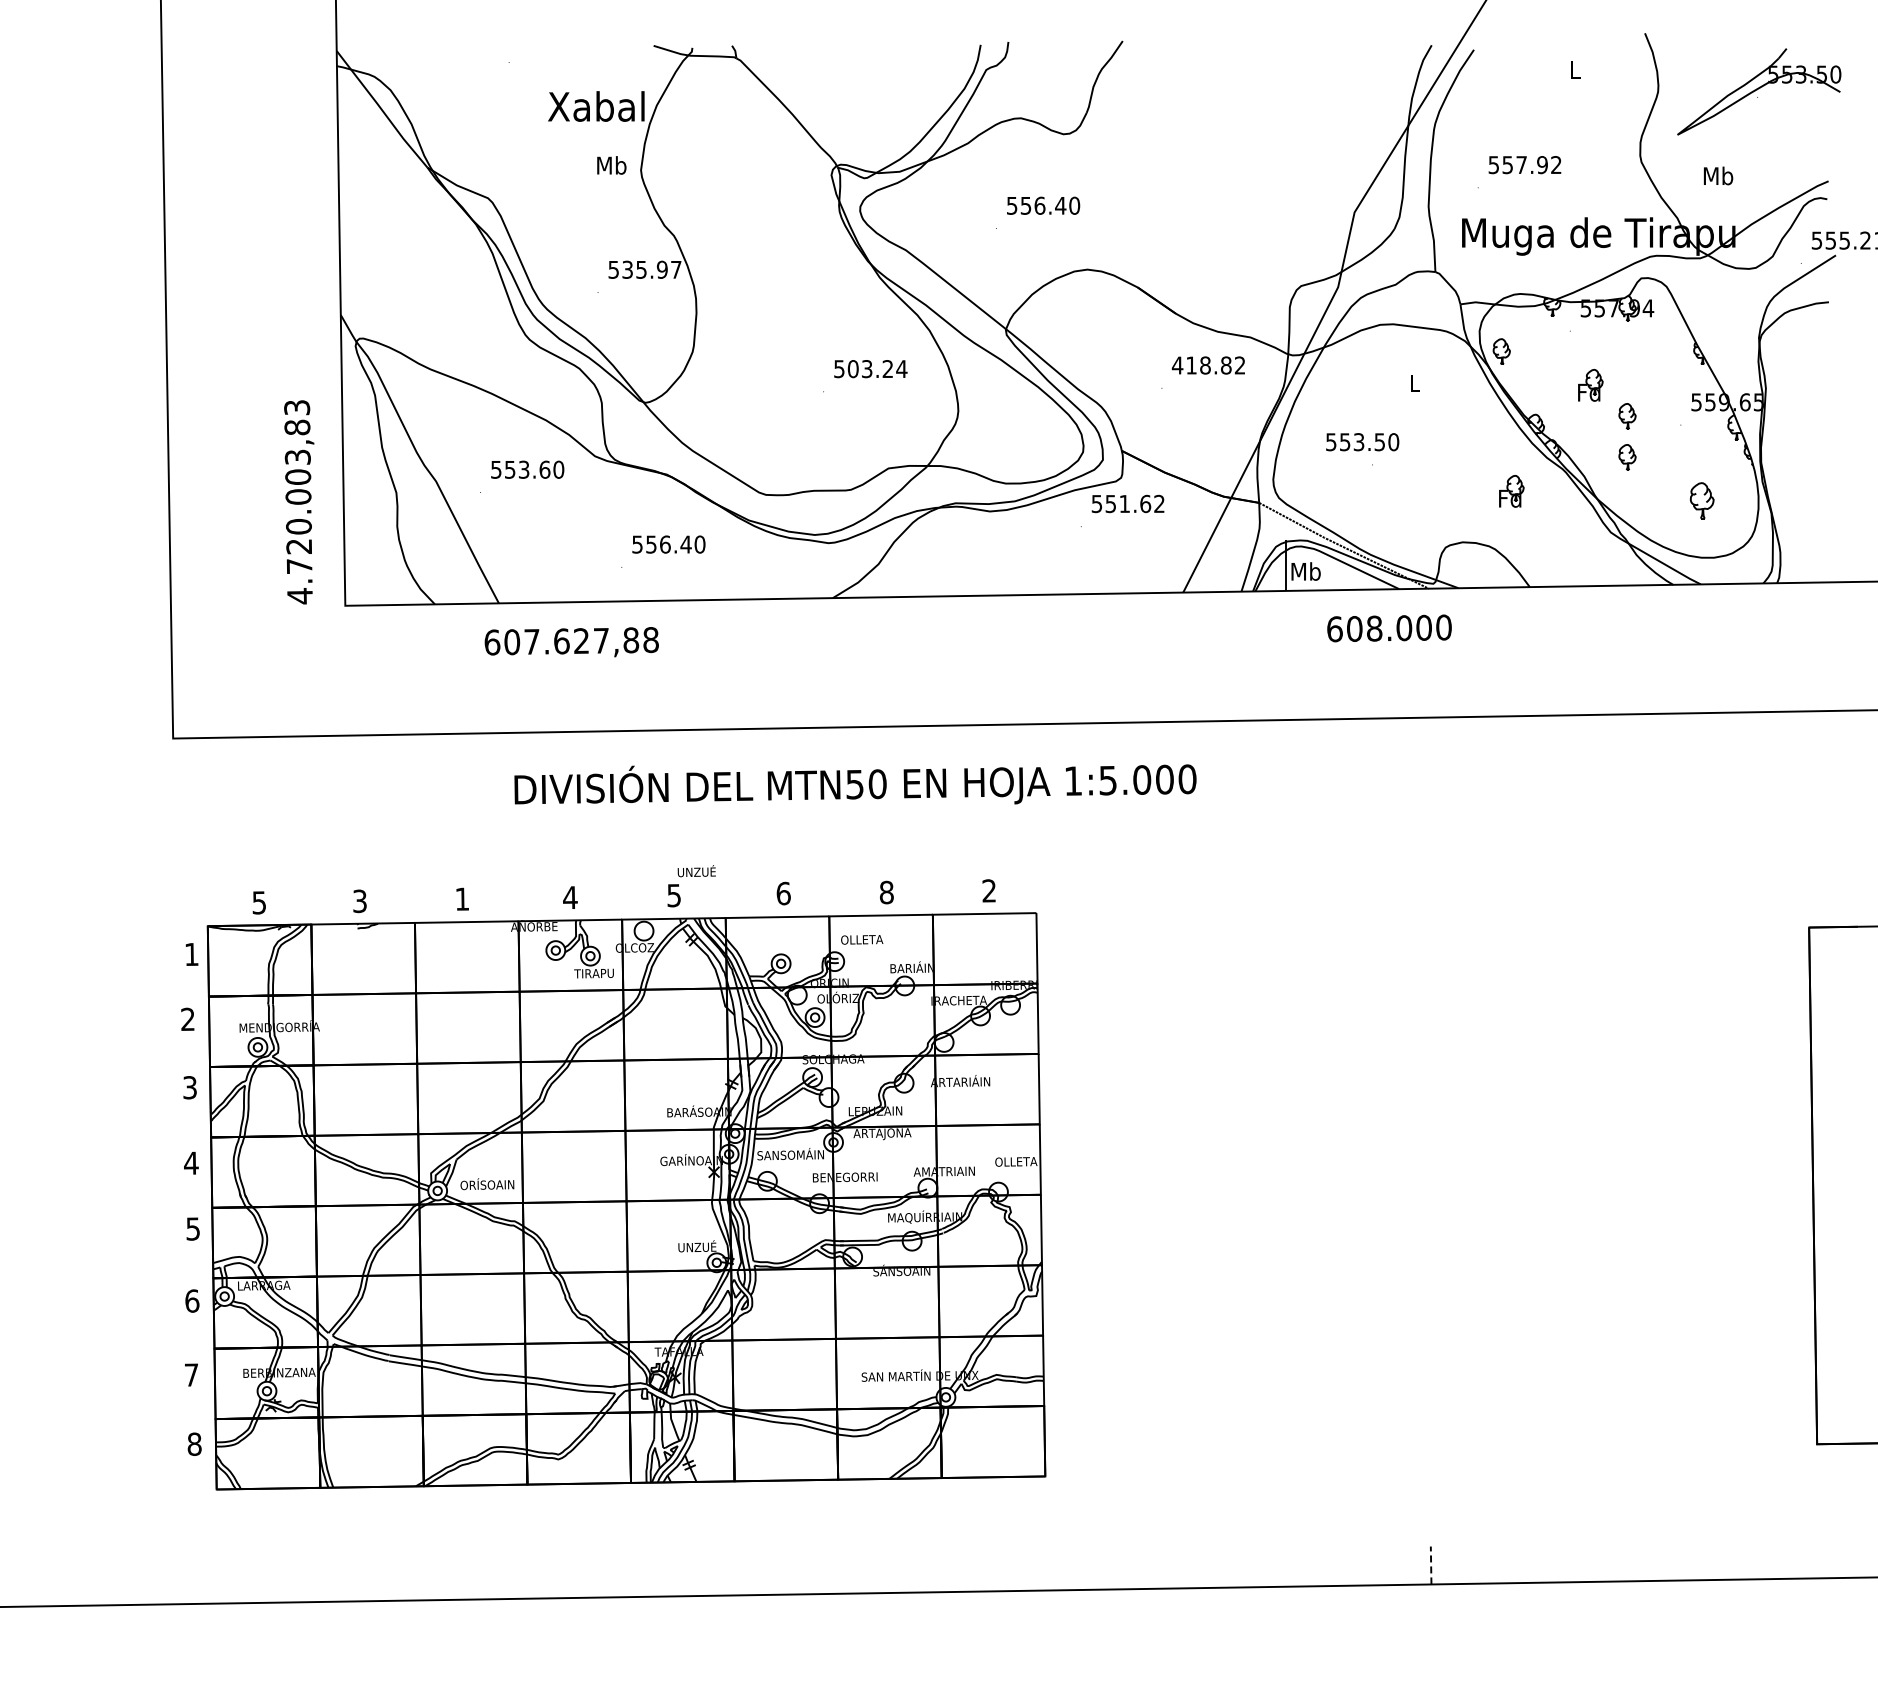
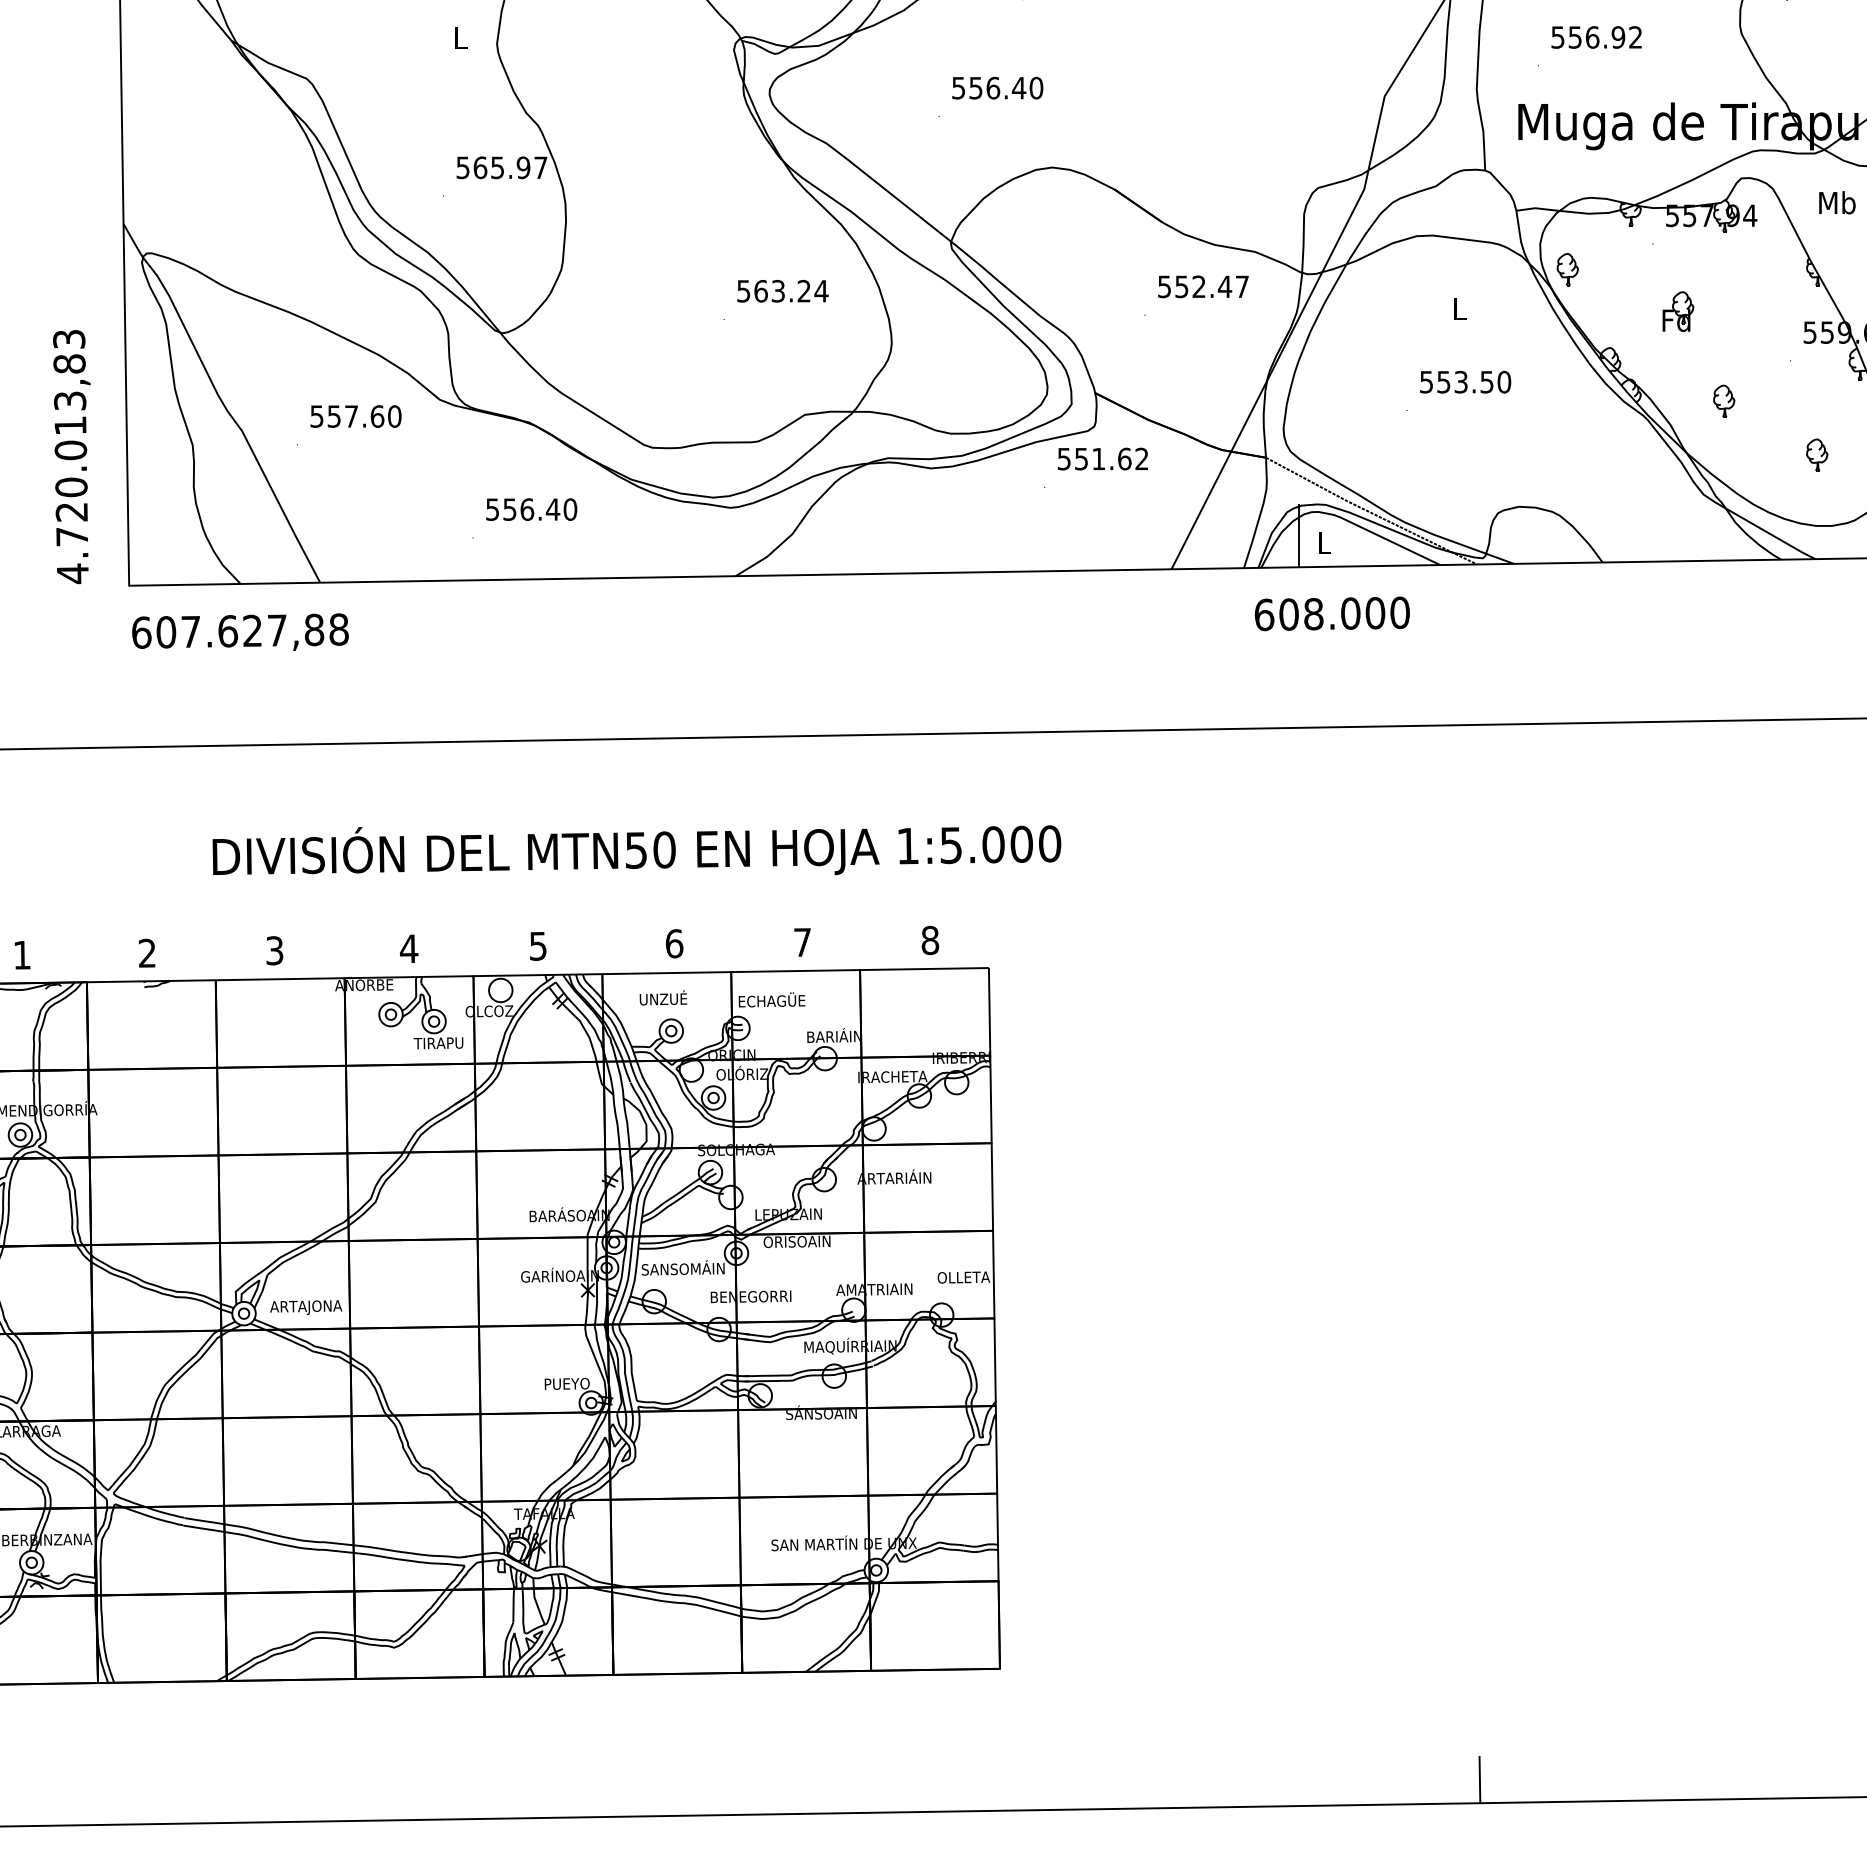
text: (611, 165) -> (460, 38), Mb -> L
text: (1521, 165) -> (1592, 38), 557.92 -> 556.92
text: (1718, 175) -> (1837, 202), moved
text: (627, 269) -> (480, 167), 535.97 -> 565.97
text: (1208, 365) -> (1202, 286), 418.82 -> 552.47
text: (853, 368) -> (761, 290), 503.24 -> 563.24
part: (1627, 416) -> (1724, 350), removed
text: (1362, 442) -> (1465, 382), moved
text: (523, 469) -> (350, 416), 553.60 -> 557.60
text: (298, 476) -> (70, 424), 4.720.003,83 -> 4.720.013,83
part: (1511, 490) -> (1579, 442), removed
part: (1702, 500) -> (1817, 454), size x0.71
text: (1305, 571) -> (1323, 543), Mb -> L
text: (1389, 628) -> (1332, 613), moved
text: (571, 642) -> (240, 632), moved
text: (855, 784) -> (636, 850), moved
text: (696, 871) -> (663, 998), moved
text: (989, 890) -> (930, 939), 2 -> 8
text: (886, 892) -> (802, 942), 8 -> 7
text: (462, 898) -> (274, 949), 1 -> 3
text: (359, 901) -> (146, 953), 3 -> 2
text: (258, 902) -> (21, 954), 5 -> 1
text: (861, 938) -> (771, 999), OLLETA -> ECHAGÜE
text: (882, 1134) -> (797, 1243), ARTAJONA -> ORÍSOAIN
text: (487, 1185) -> (306, 1306), ORÍSOAIN -> ARTAJONA
text: (697, 1246) -> (567, 1382), UNZUÉ -> PUEYO
line: (1431, 1565) -> (1480, 1779), dashed -> solid

